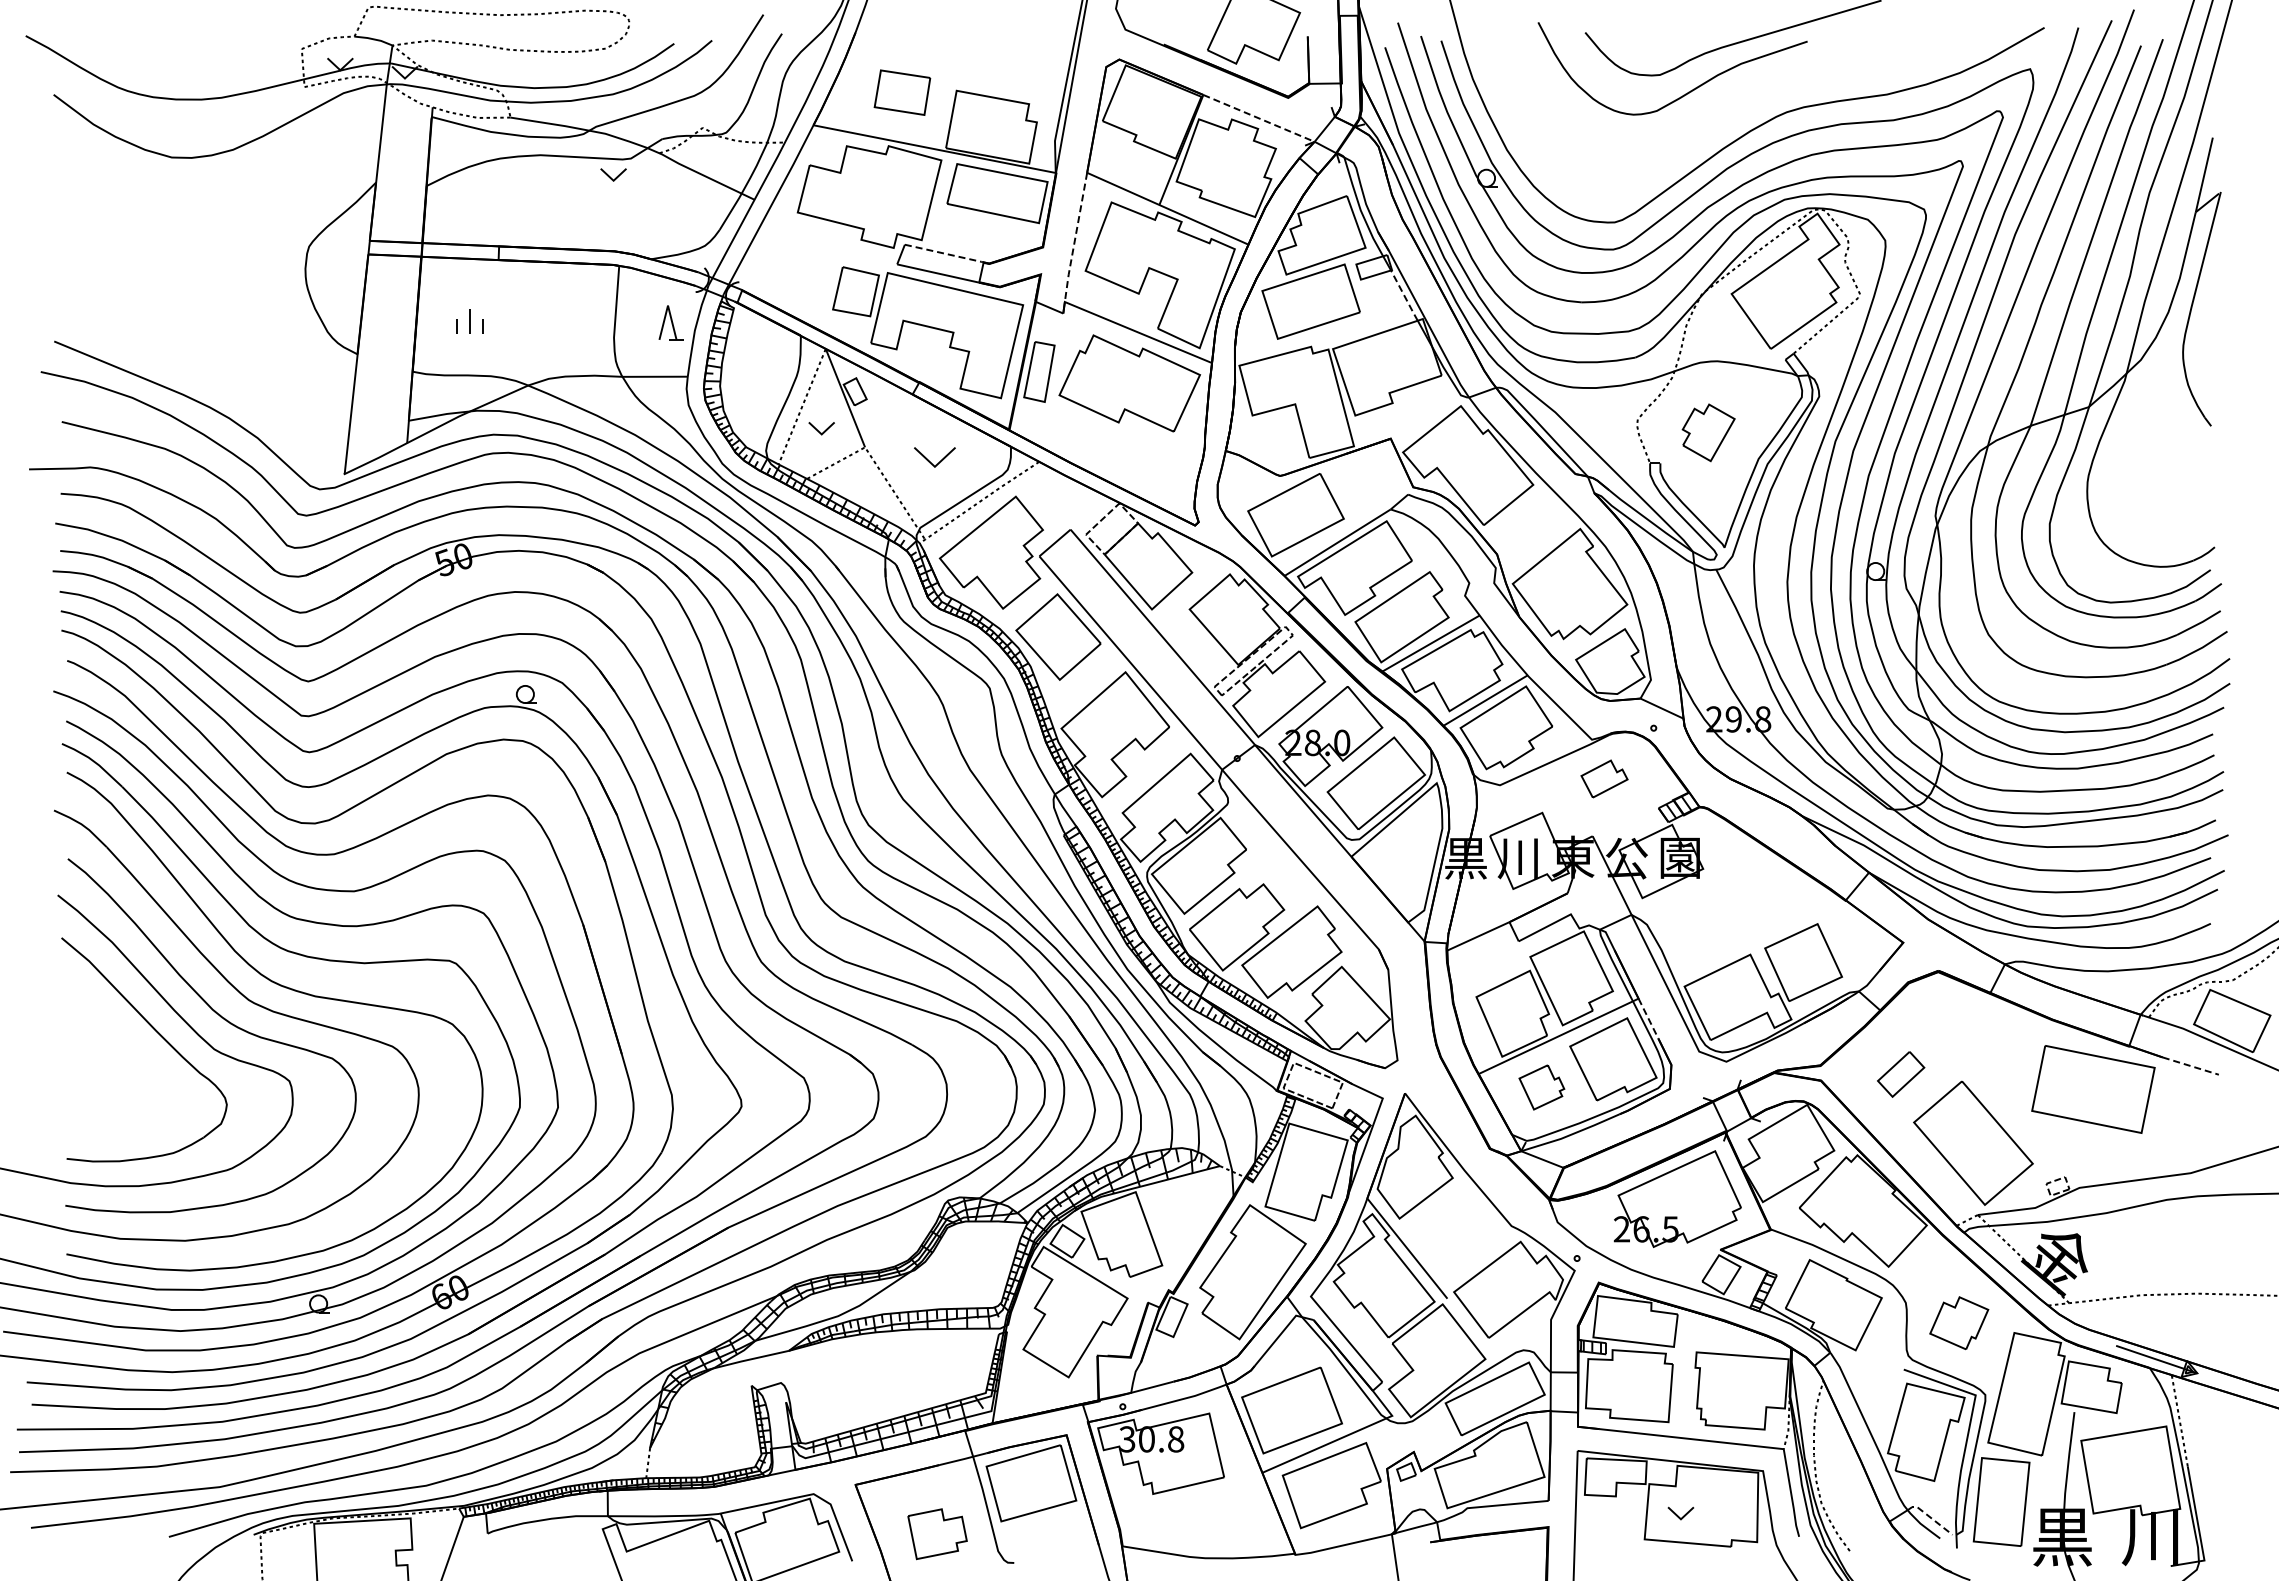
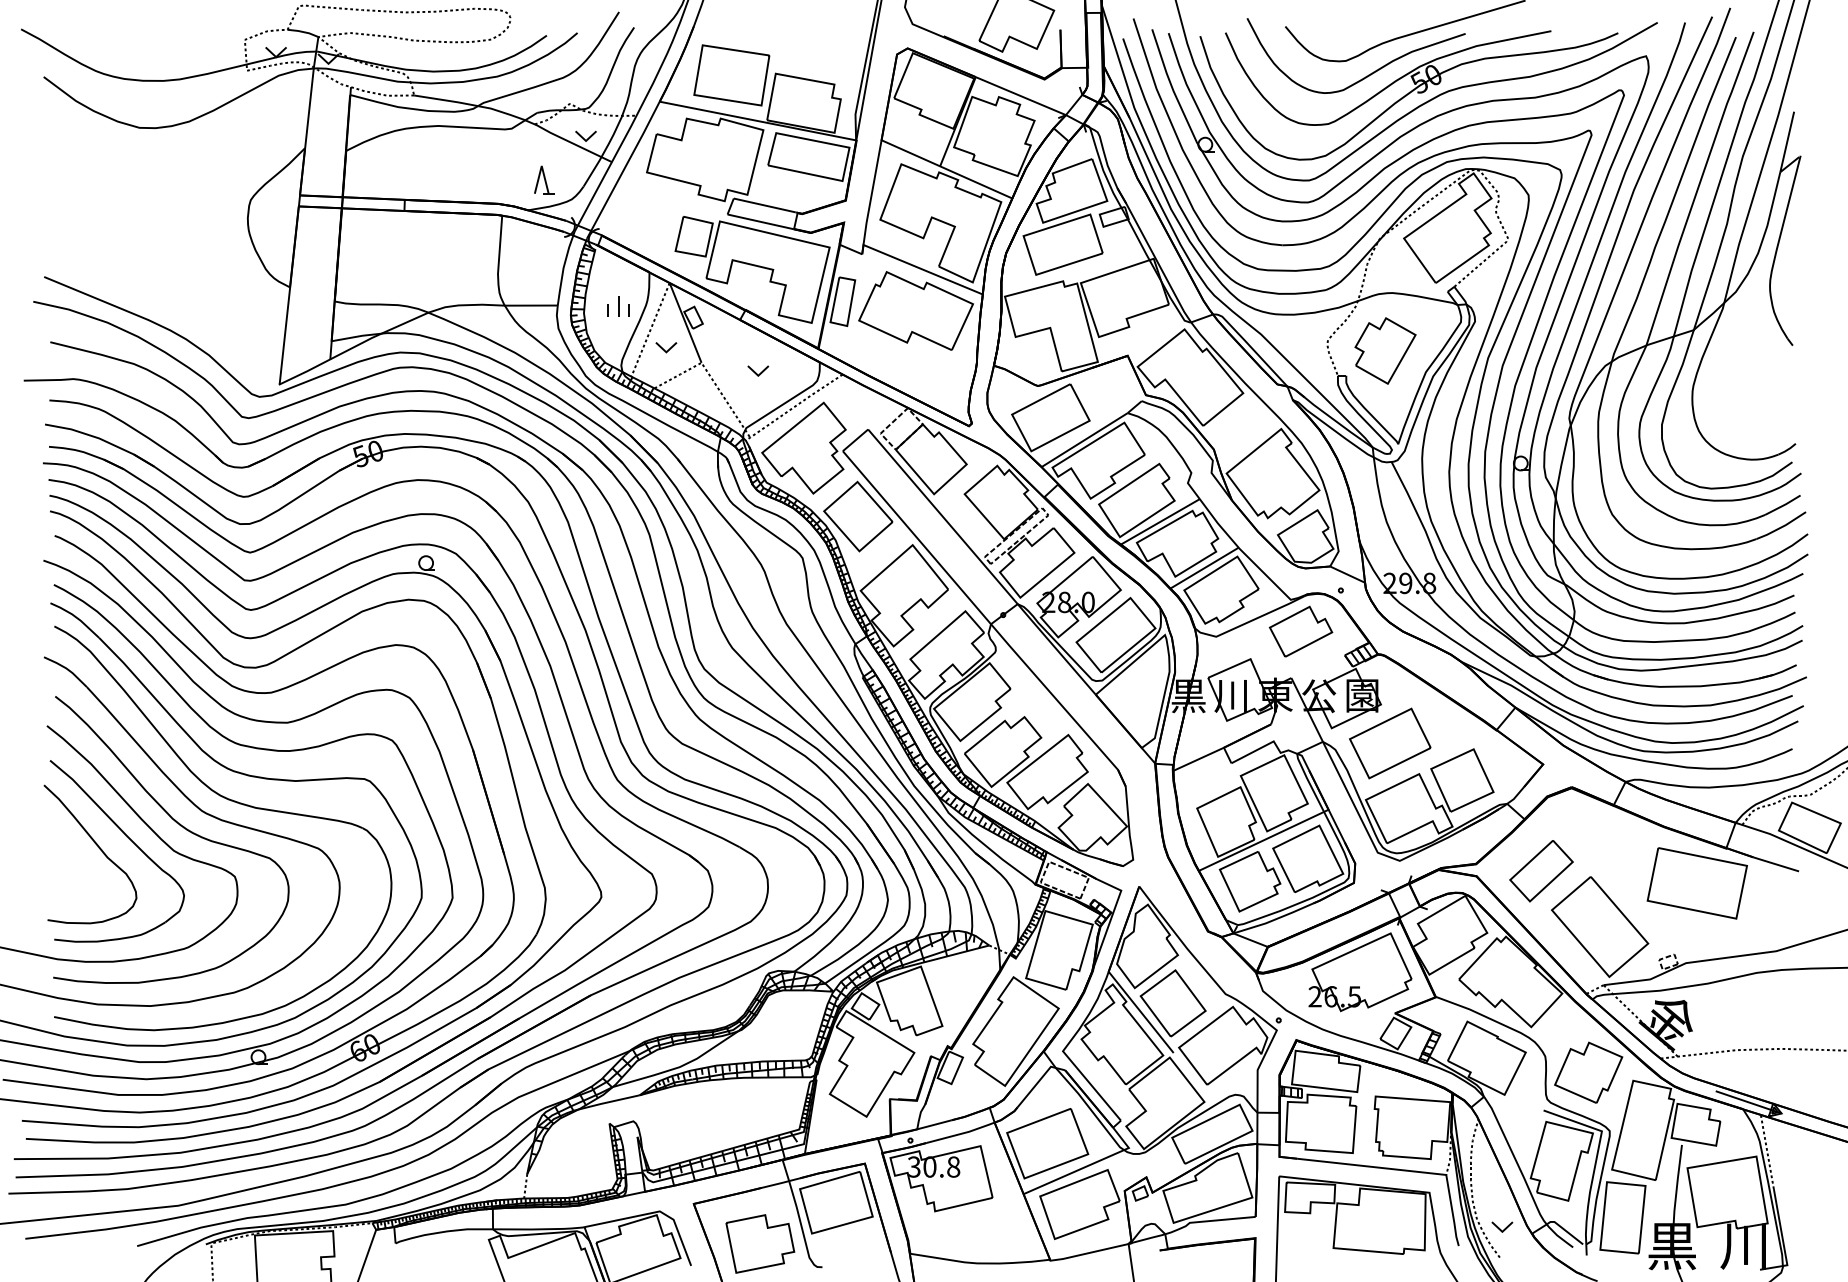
part: (902, 92) -> (731, 75), size x1.67
part: (1737, 117) -> (1408, 95), added
line: (1259, 118) -> (1021, 96), dashed -> solid
part: (613, 174) -> (585, 135), moved
line: (1075, 238) -> (872, 193), dashed -> solid
line: (943, 253) -> (765, 205), dashed -> solid
line: (1404, 295) -> (1138, 239), dashed -> solid
part: (469, 321) -> (618, 306), moved
part: (670, 322) -> (543, 179), moved
part: (1708, 432) -> (1385, 350), size x1.43
part: (935, 457) -> (758, 371), size x0.62
part: (1604, 778) -> (1300, 631), size x1.67
part: (1714, 916) -> (1390, 743), added
line: (1648, 1019) -> (1336, 826), dashed -> solid
curve: (122, 1047) -> (99, 849), added
line: (2191, 1066) -> (1776, 864), dashed -> solid
part: (1900, 1074) -> (1540, 871), size x1.67
part: (1541, 1087) -> (1249, 881), size x1.67
part: (1446, 1237) -> (1172, 1003), added
part: (1958, 1323) -> (1587, 1073), size x1.43
part: (1680, 1513) -> (1502, 1227), moved
line: (1929, 1516) -> (1564, 1229), dashed -> solid
part: (937, 1533) -> (760, 1243), size x1.43

